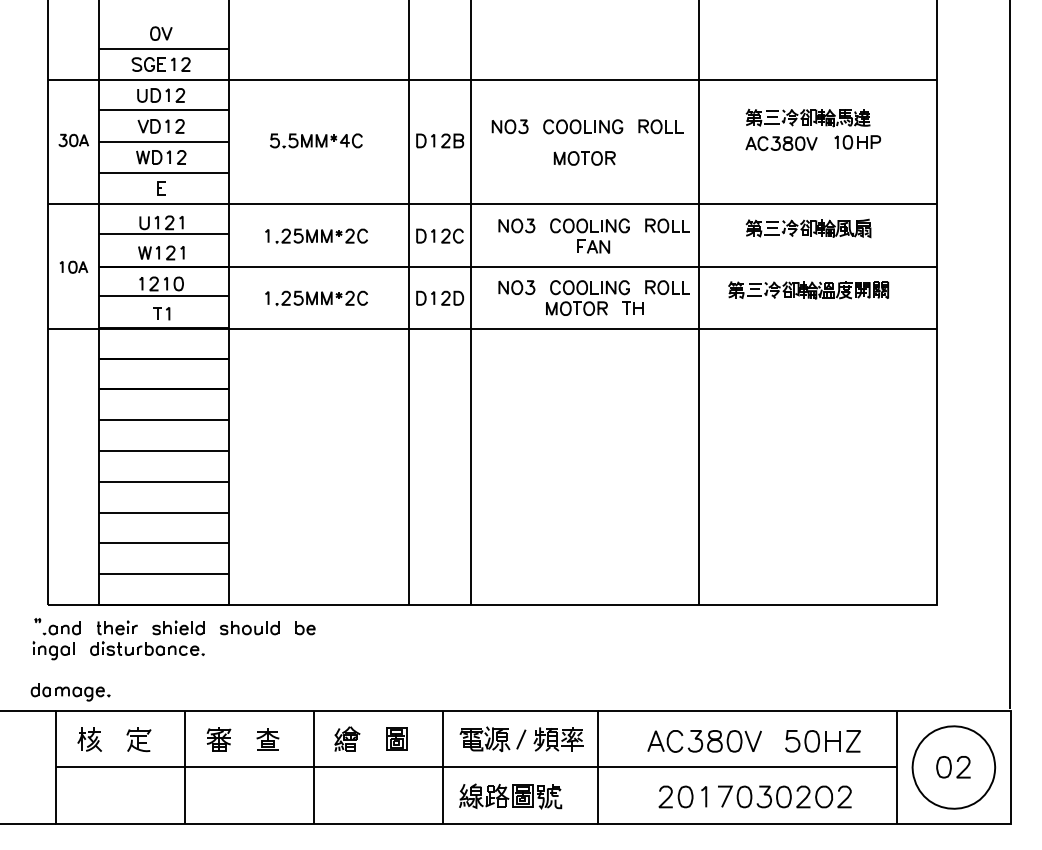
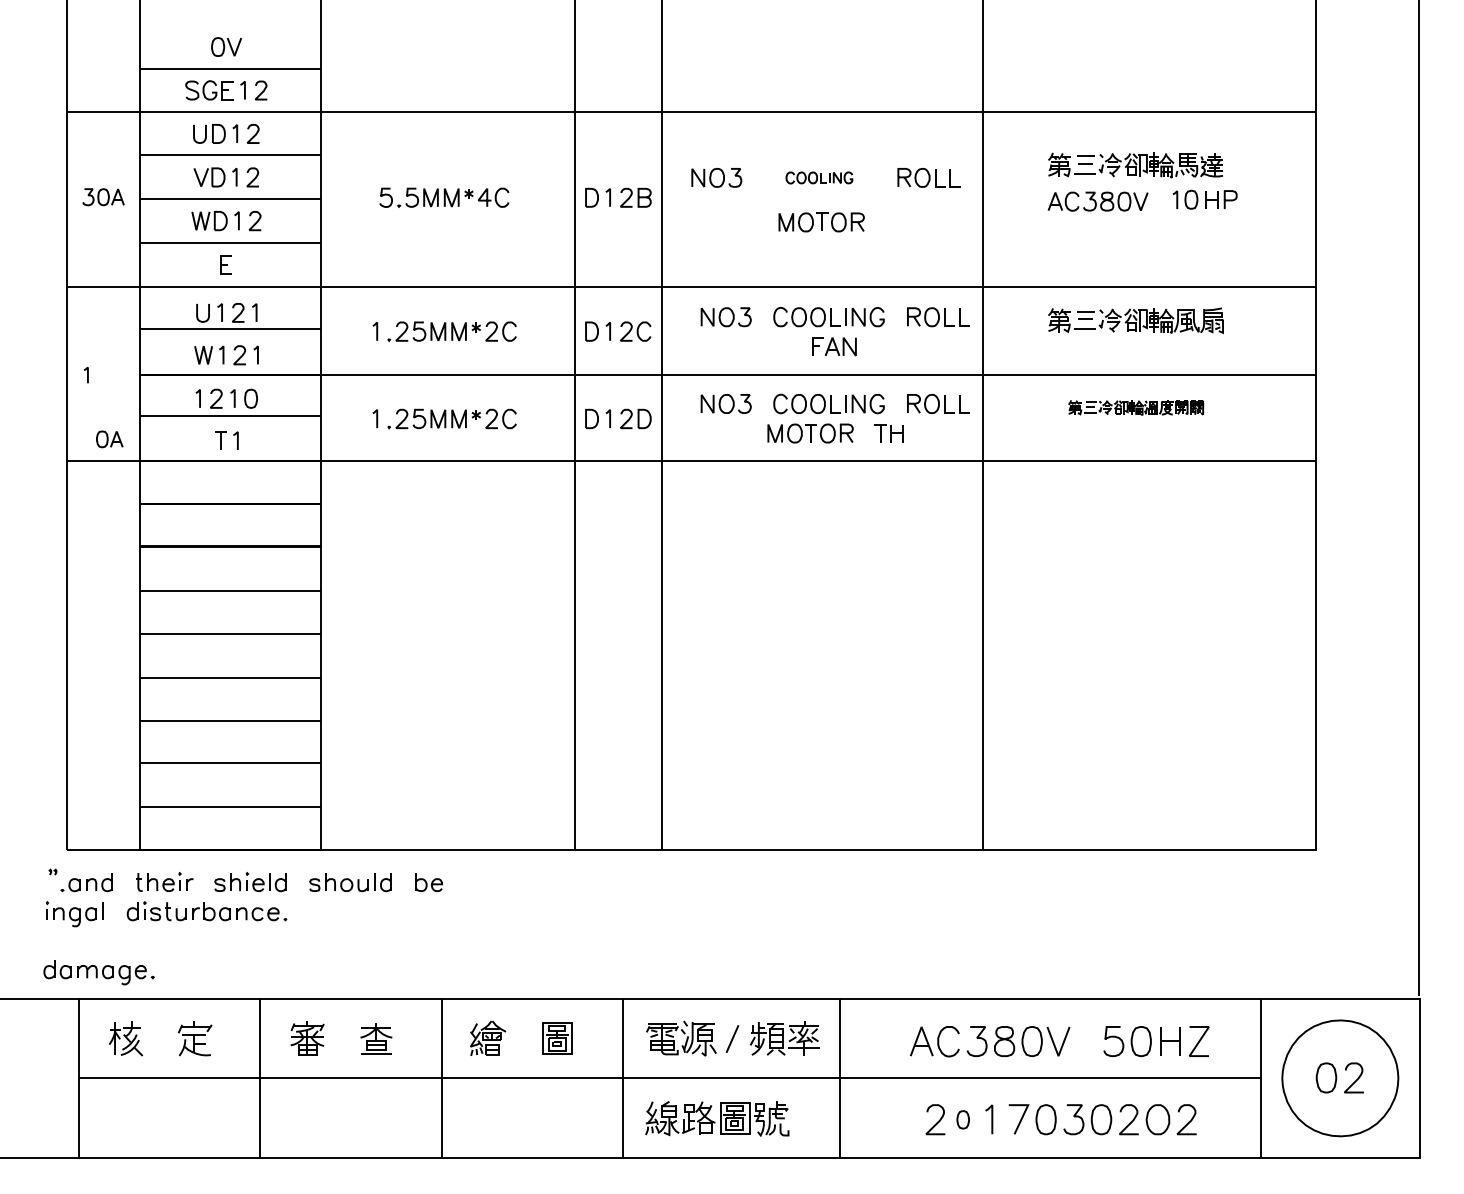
part: (583, 126) -> (819, 177), size x0.6
part: (78, 267) -> (109, 439), moved
part: (808, 290) -> (1135, 407), size x0.6
part: (685, 796) -> (962, 1119), size x0.6

